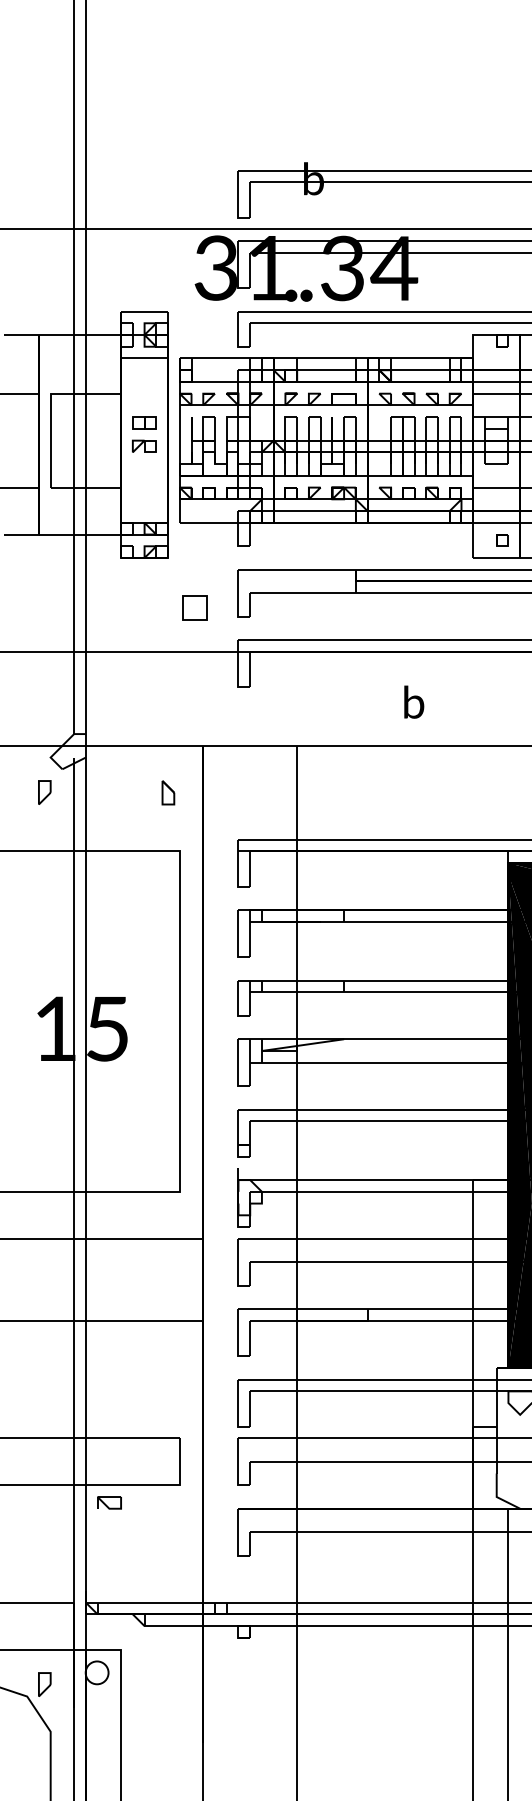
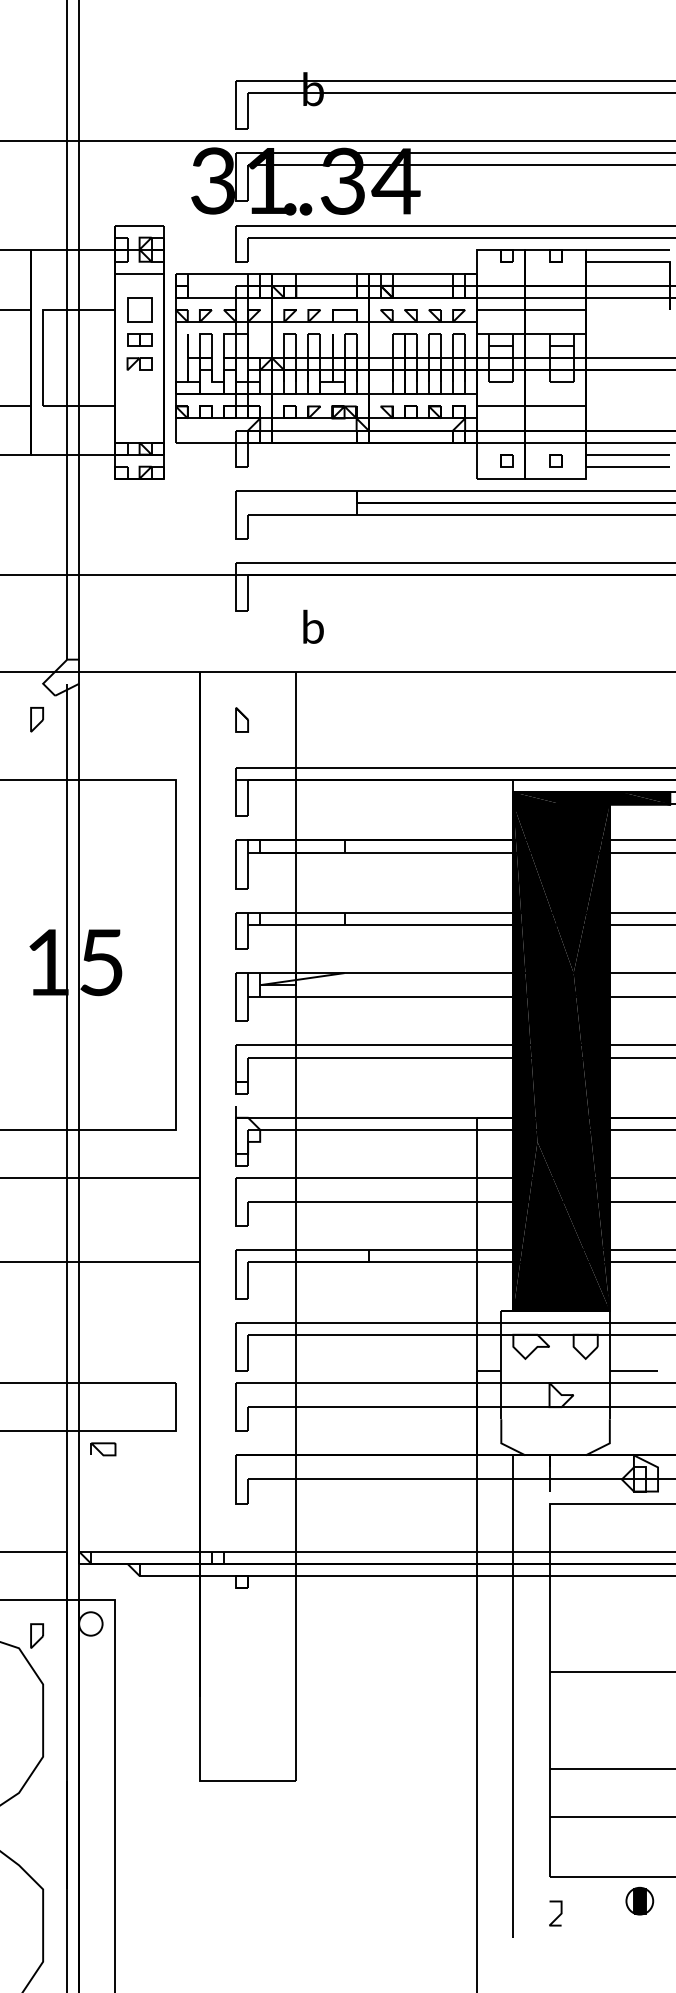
part: (195, 607) -> (139, 309), moved
text: (414, 701) -> (313, 626), moved
part: (167, 792) -> (241, 719), moved

